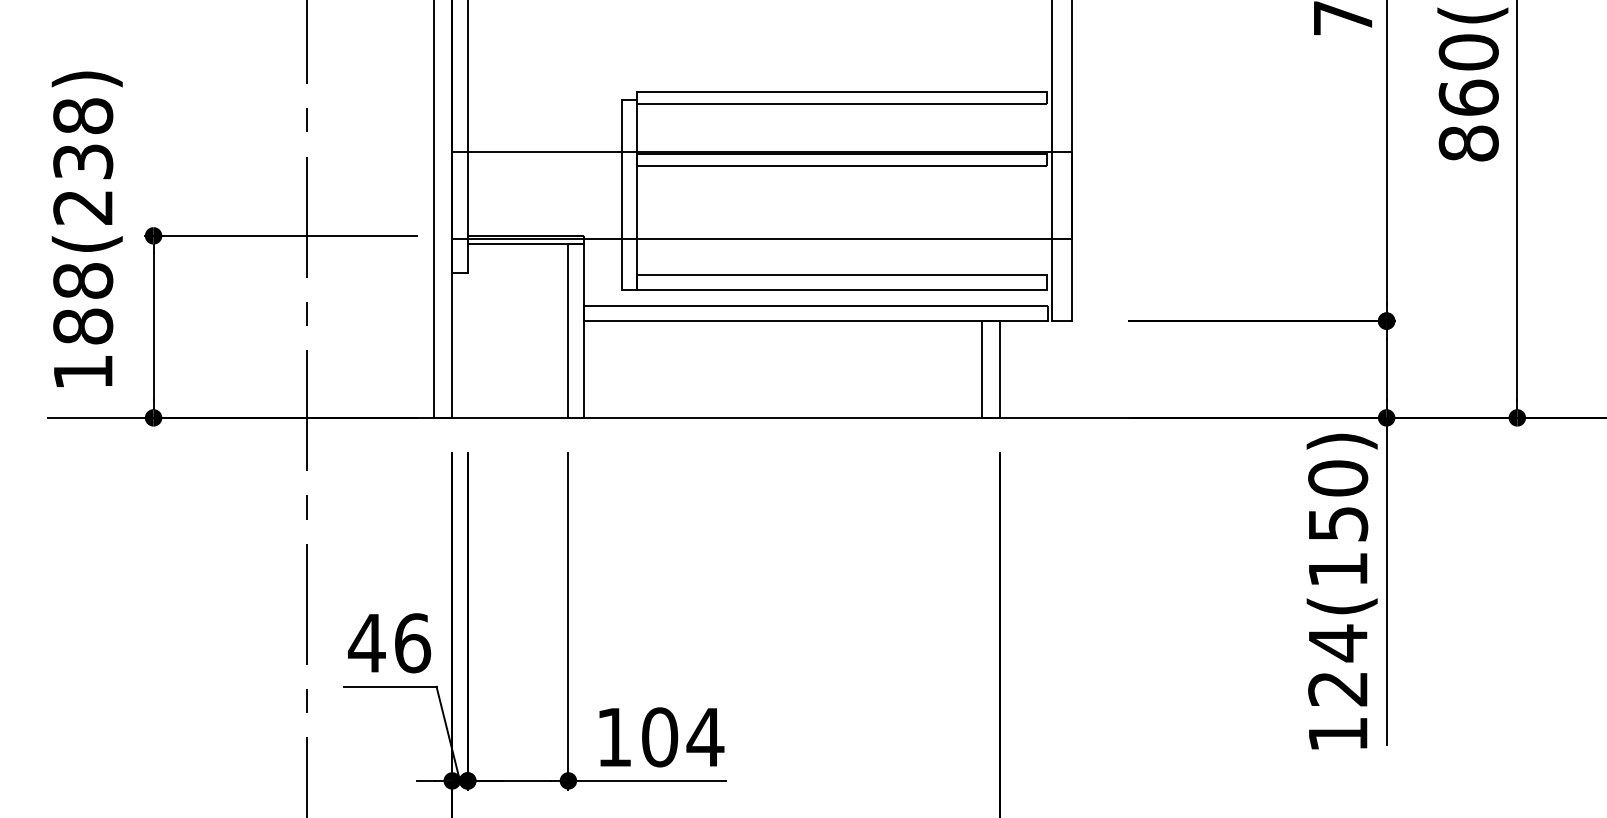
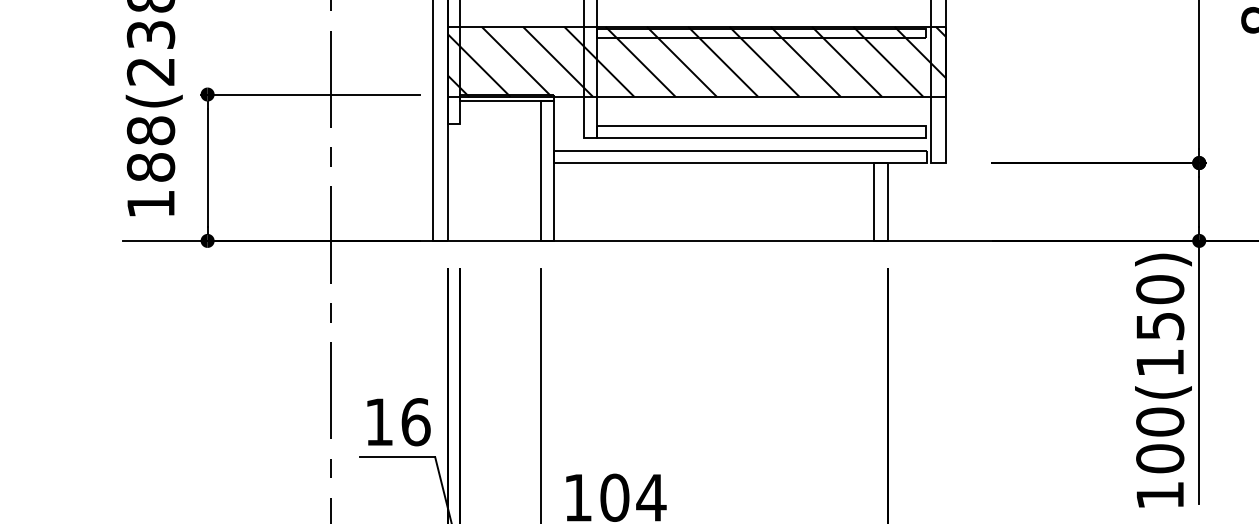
hatch: (761, 194) -> (696, 61), added
text: (366, 643) -> (378, 422), 46 -> 16
text: (1338, 665) -> (1160, 440), 124(150) -> 100(150)

